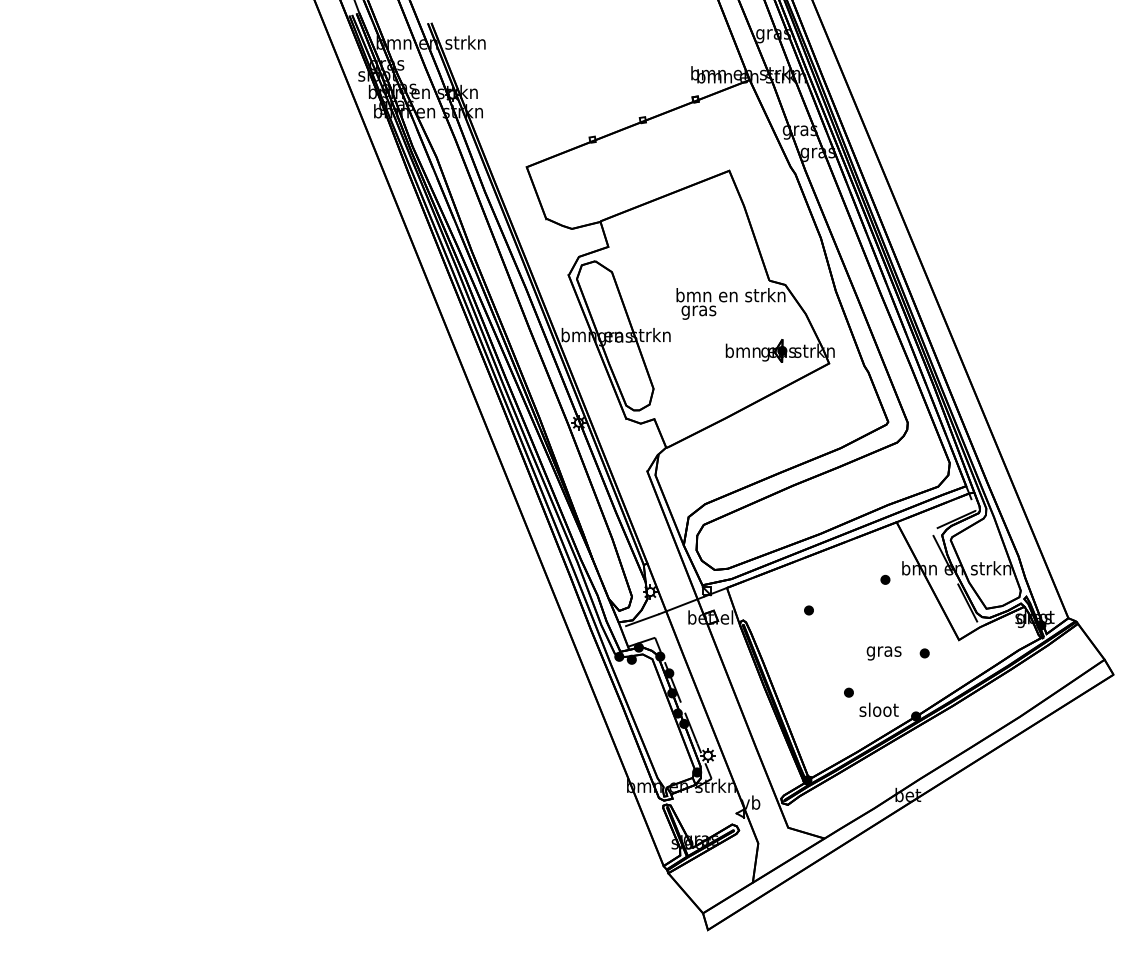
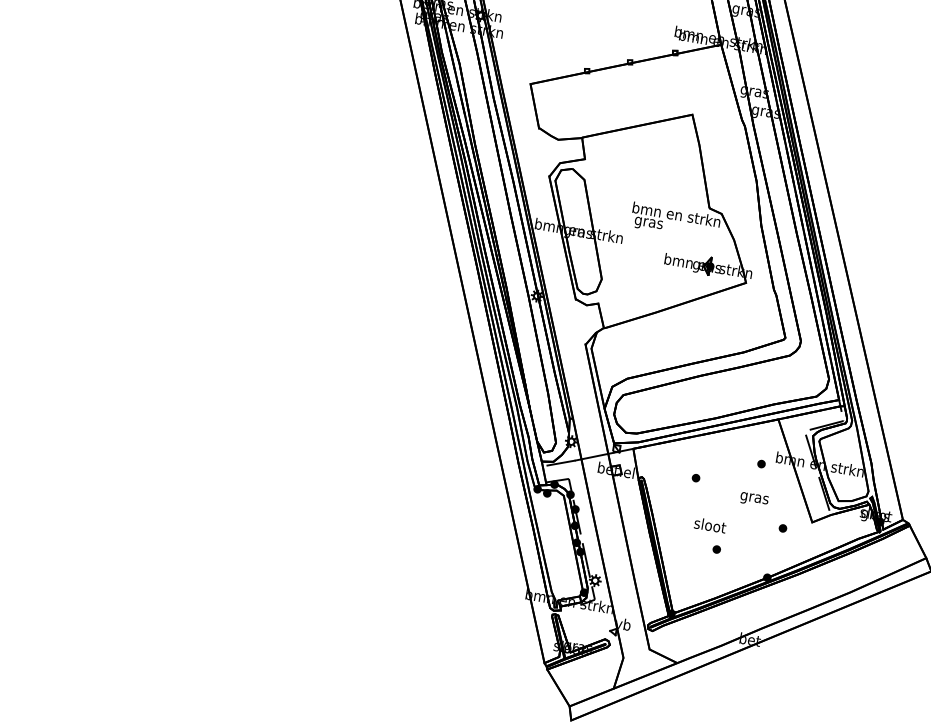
text: (883, 653) -> (753, 499), moved
text: (878, 709) -> (709, 525), moved

